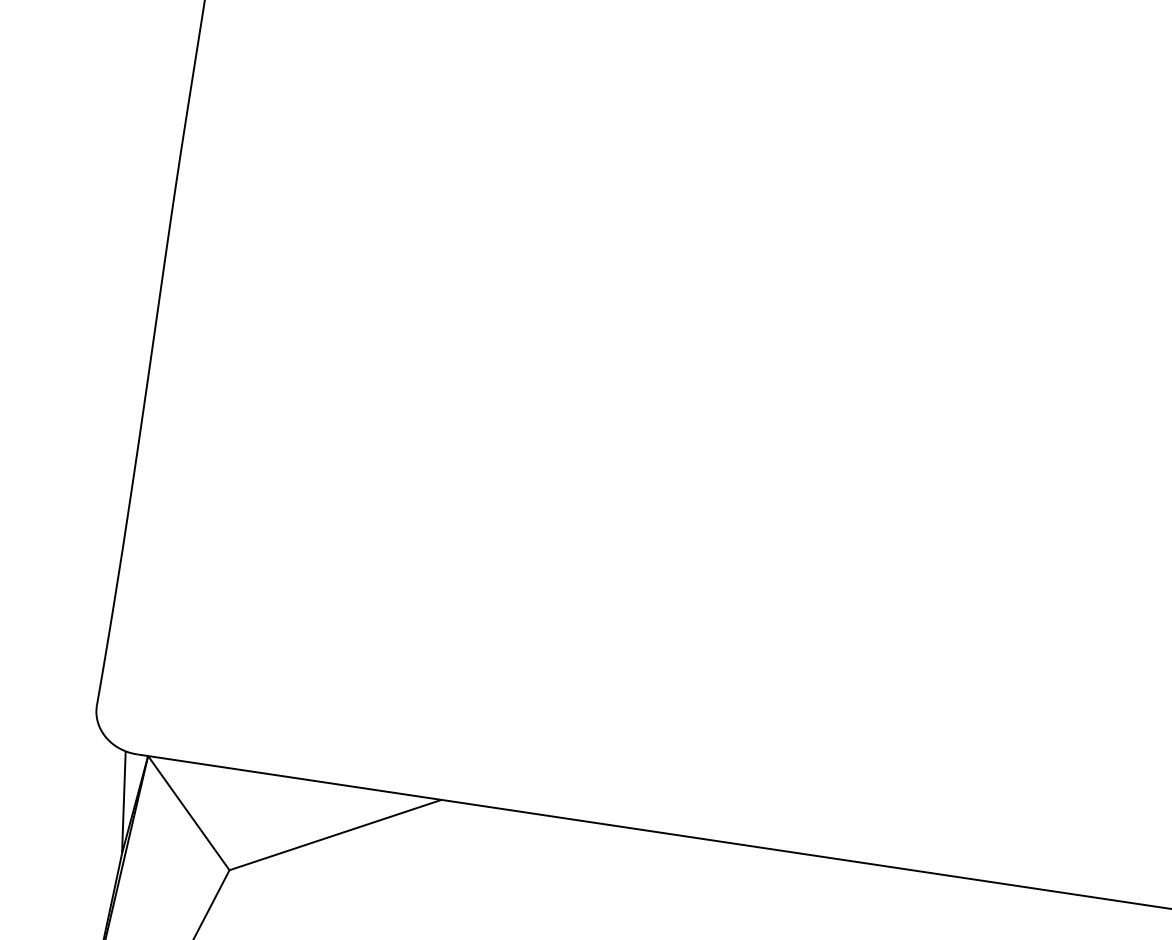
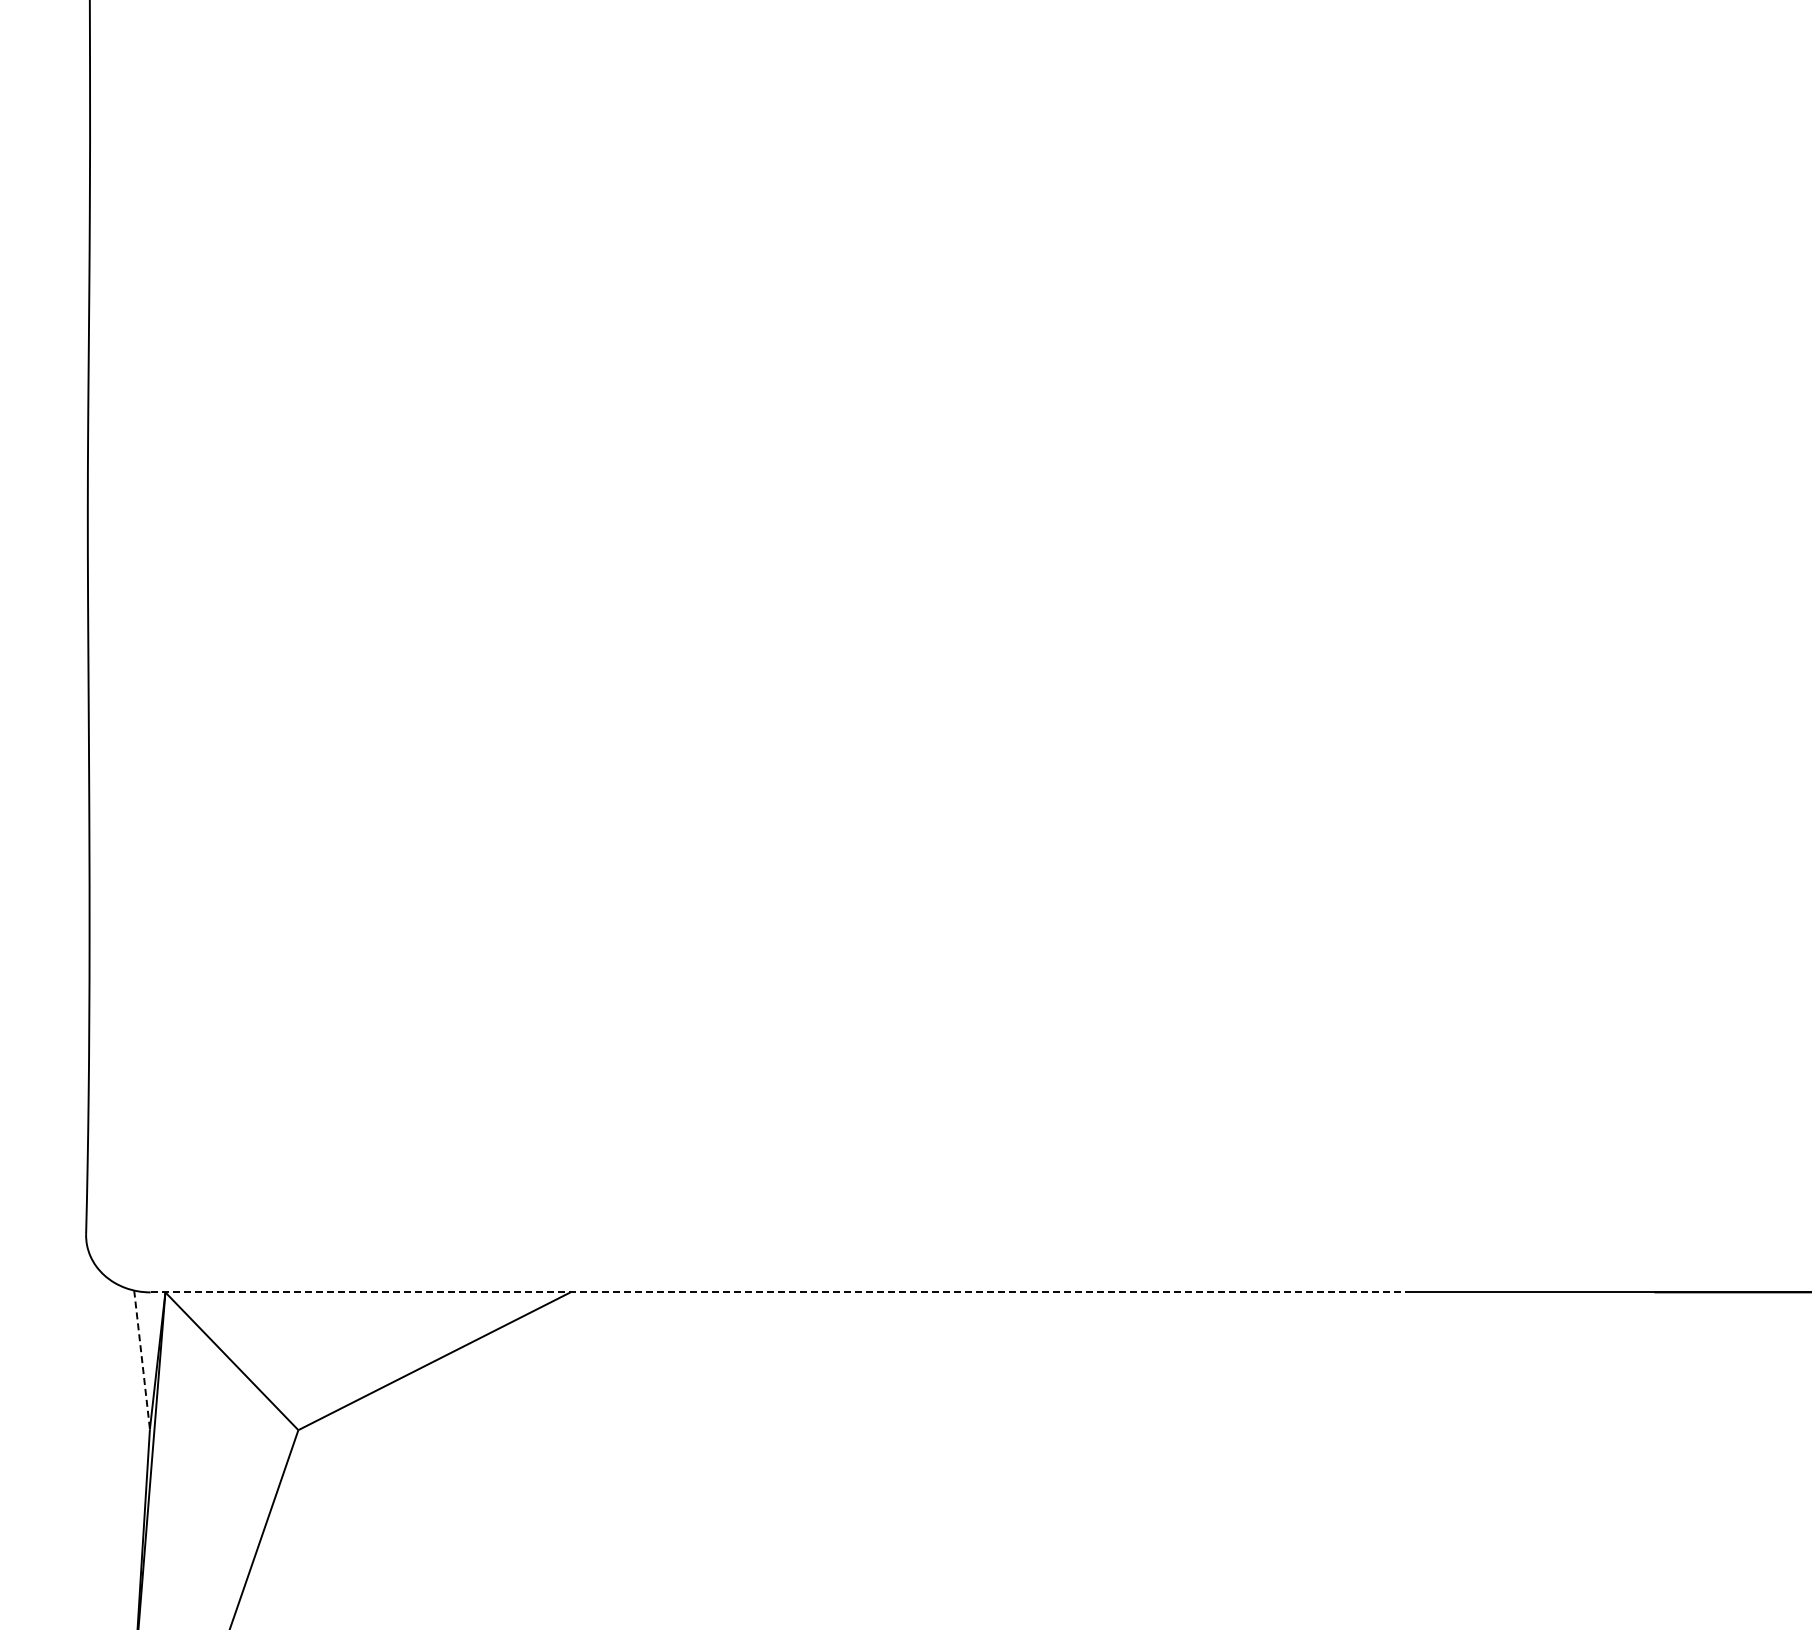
line: (124, 802) -> (142, 1359), solid -> dashed
line: (592, 822) -> (778, 1292), solid -> dashed

